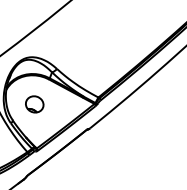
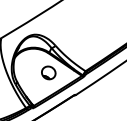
part: (34, 104) -> (48, 72), moved

